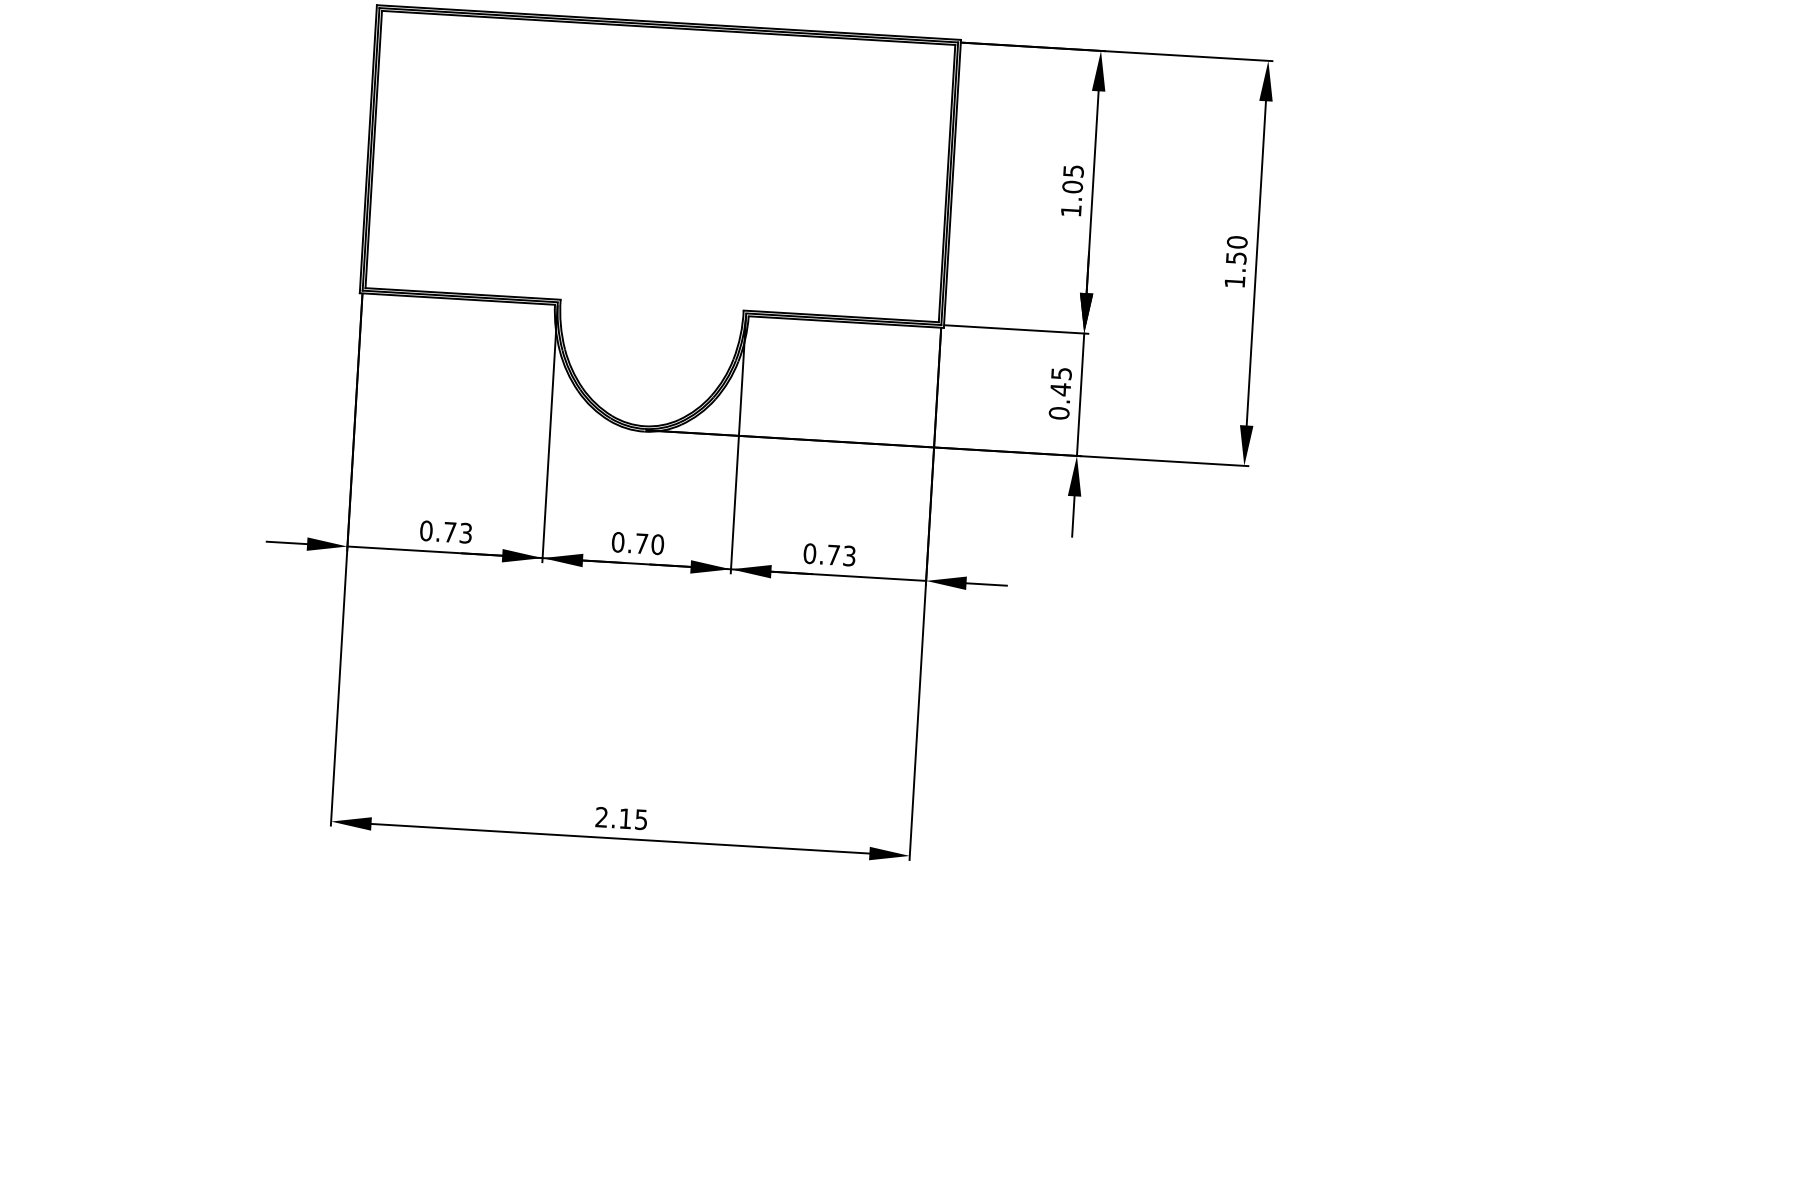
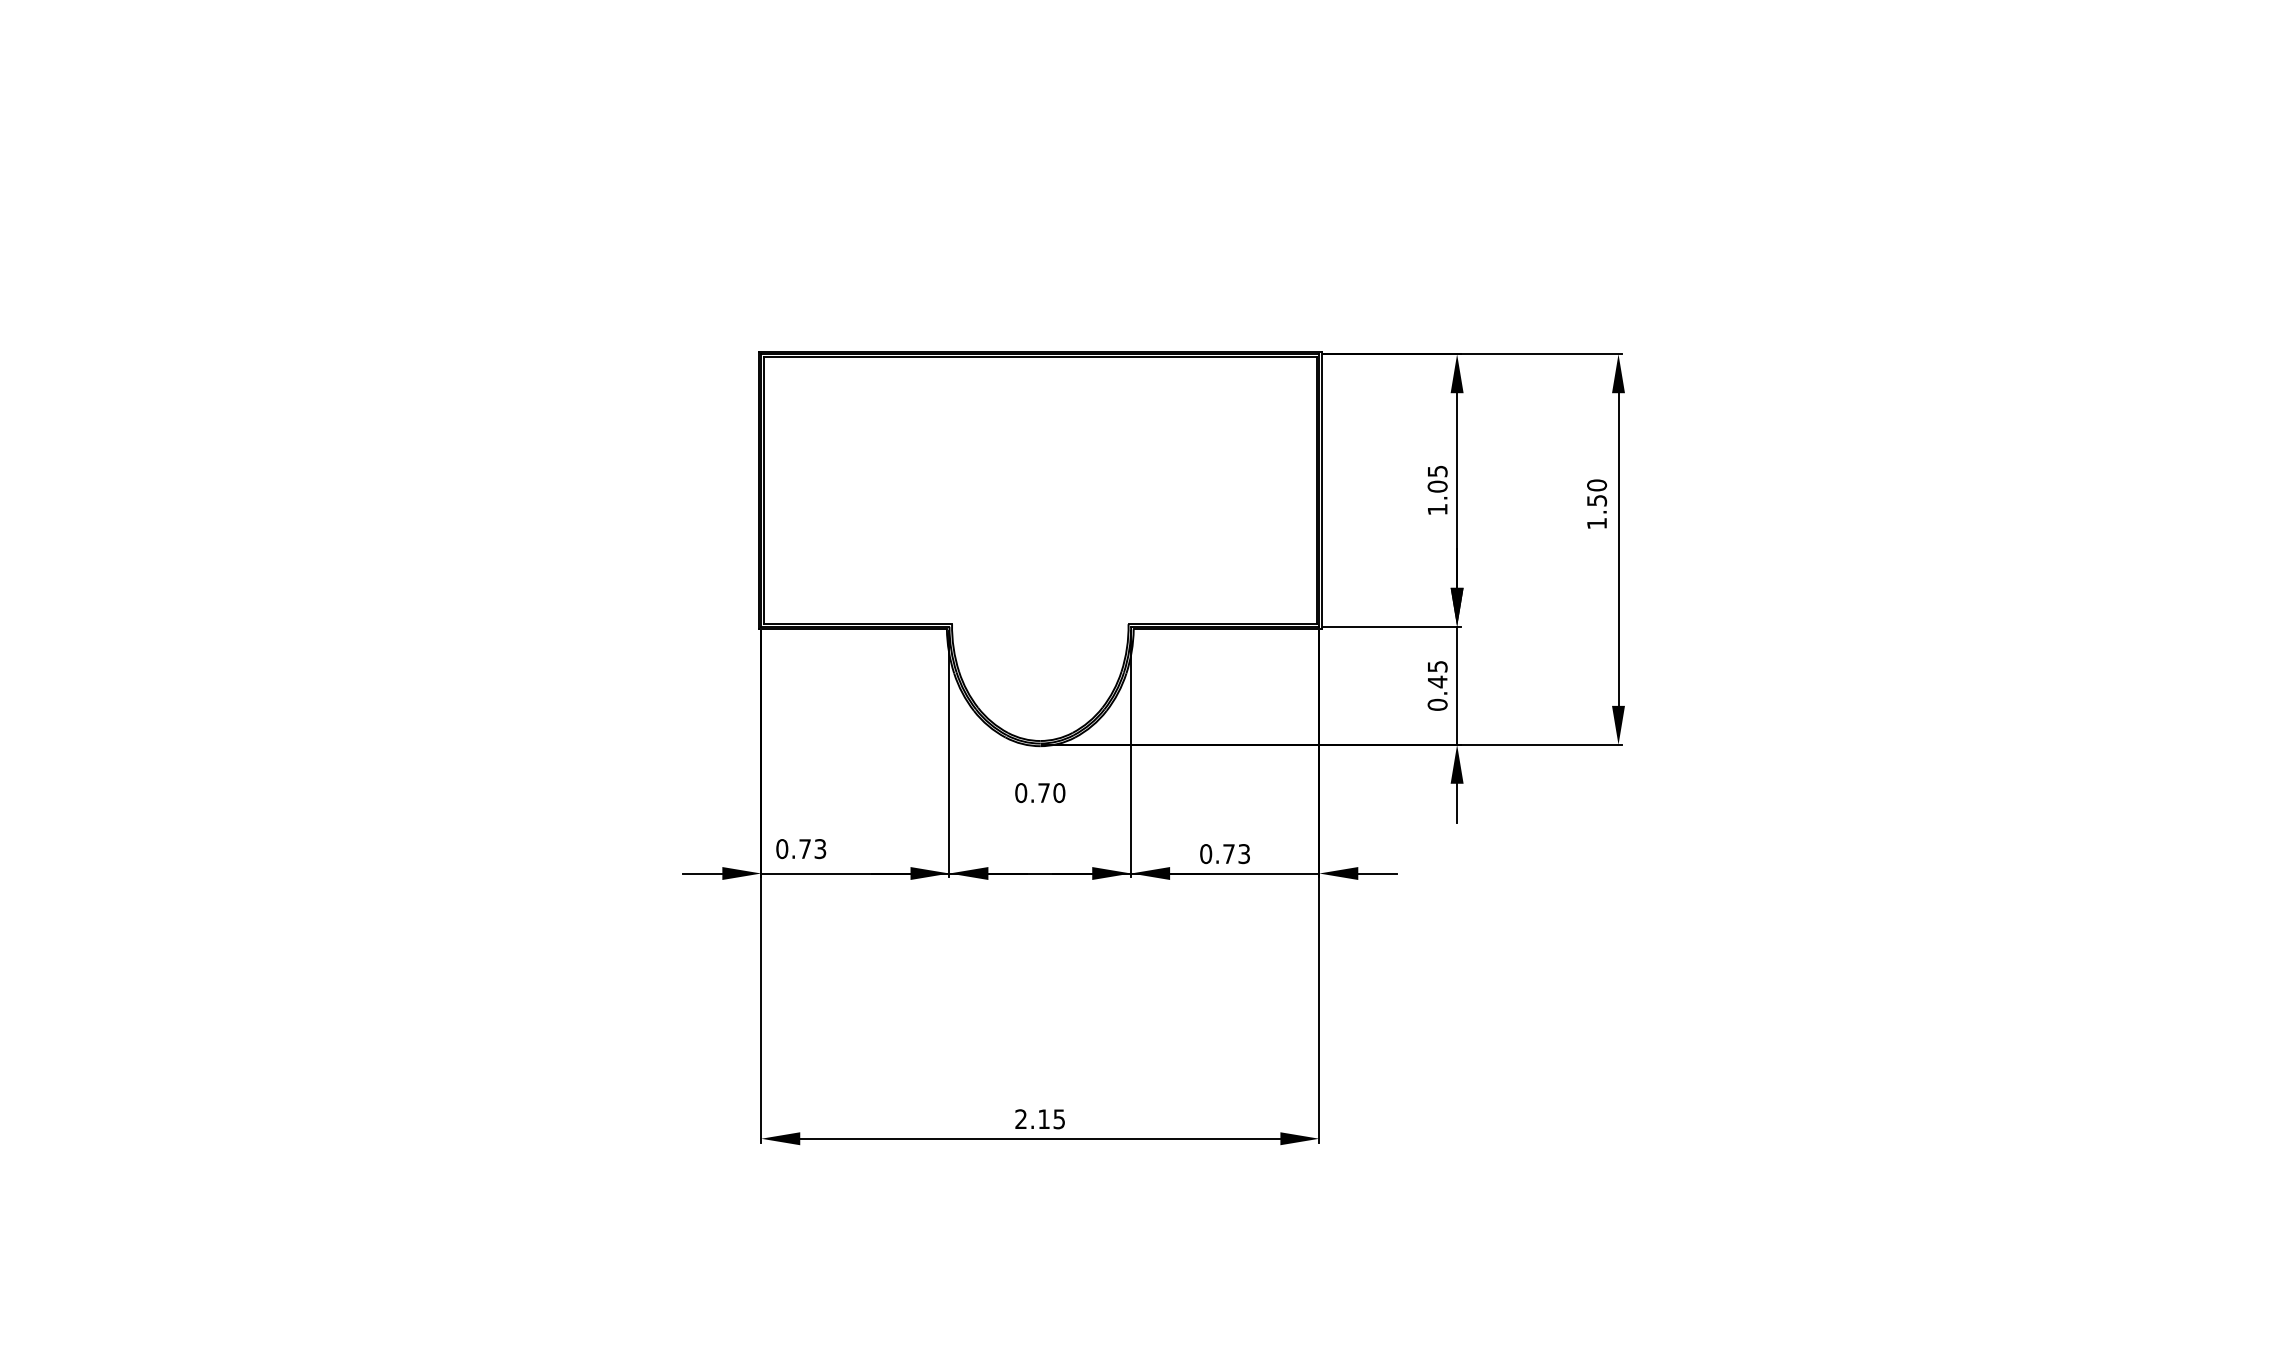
text: (1236, 261) -> (1597, 503), moved
text: (446, 532) -> (801, 849), moved
text: (638, 544) -> (1040, 793), moved

